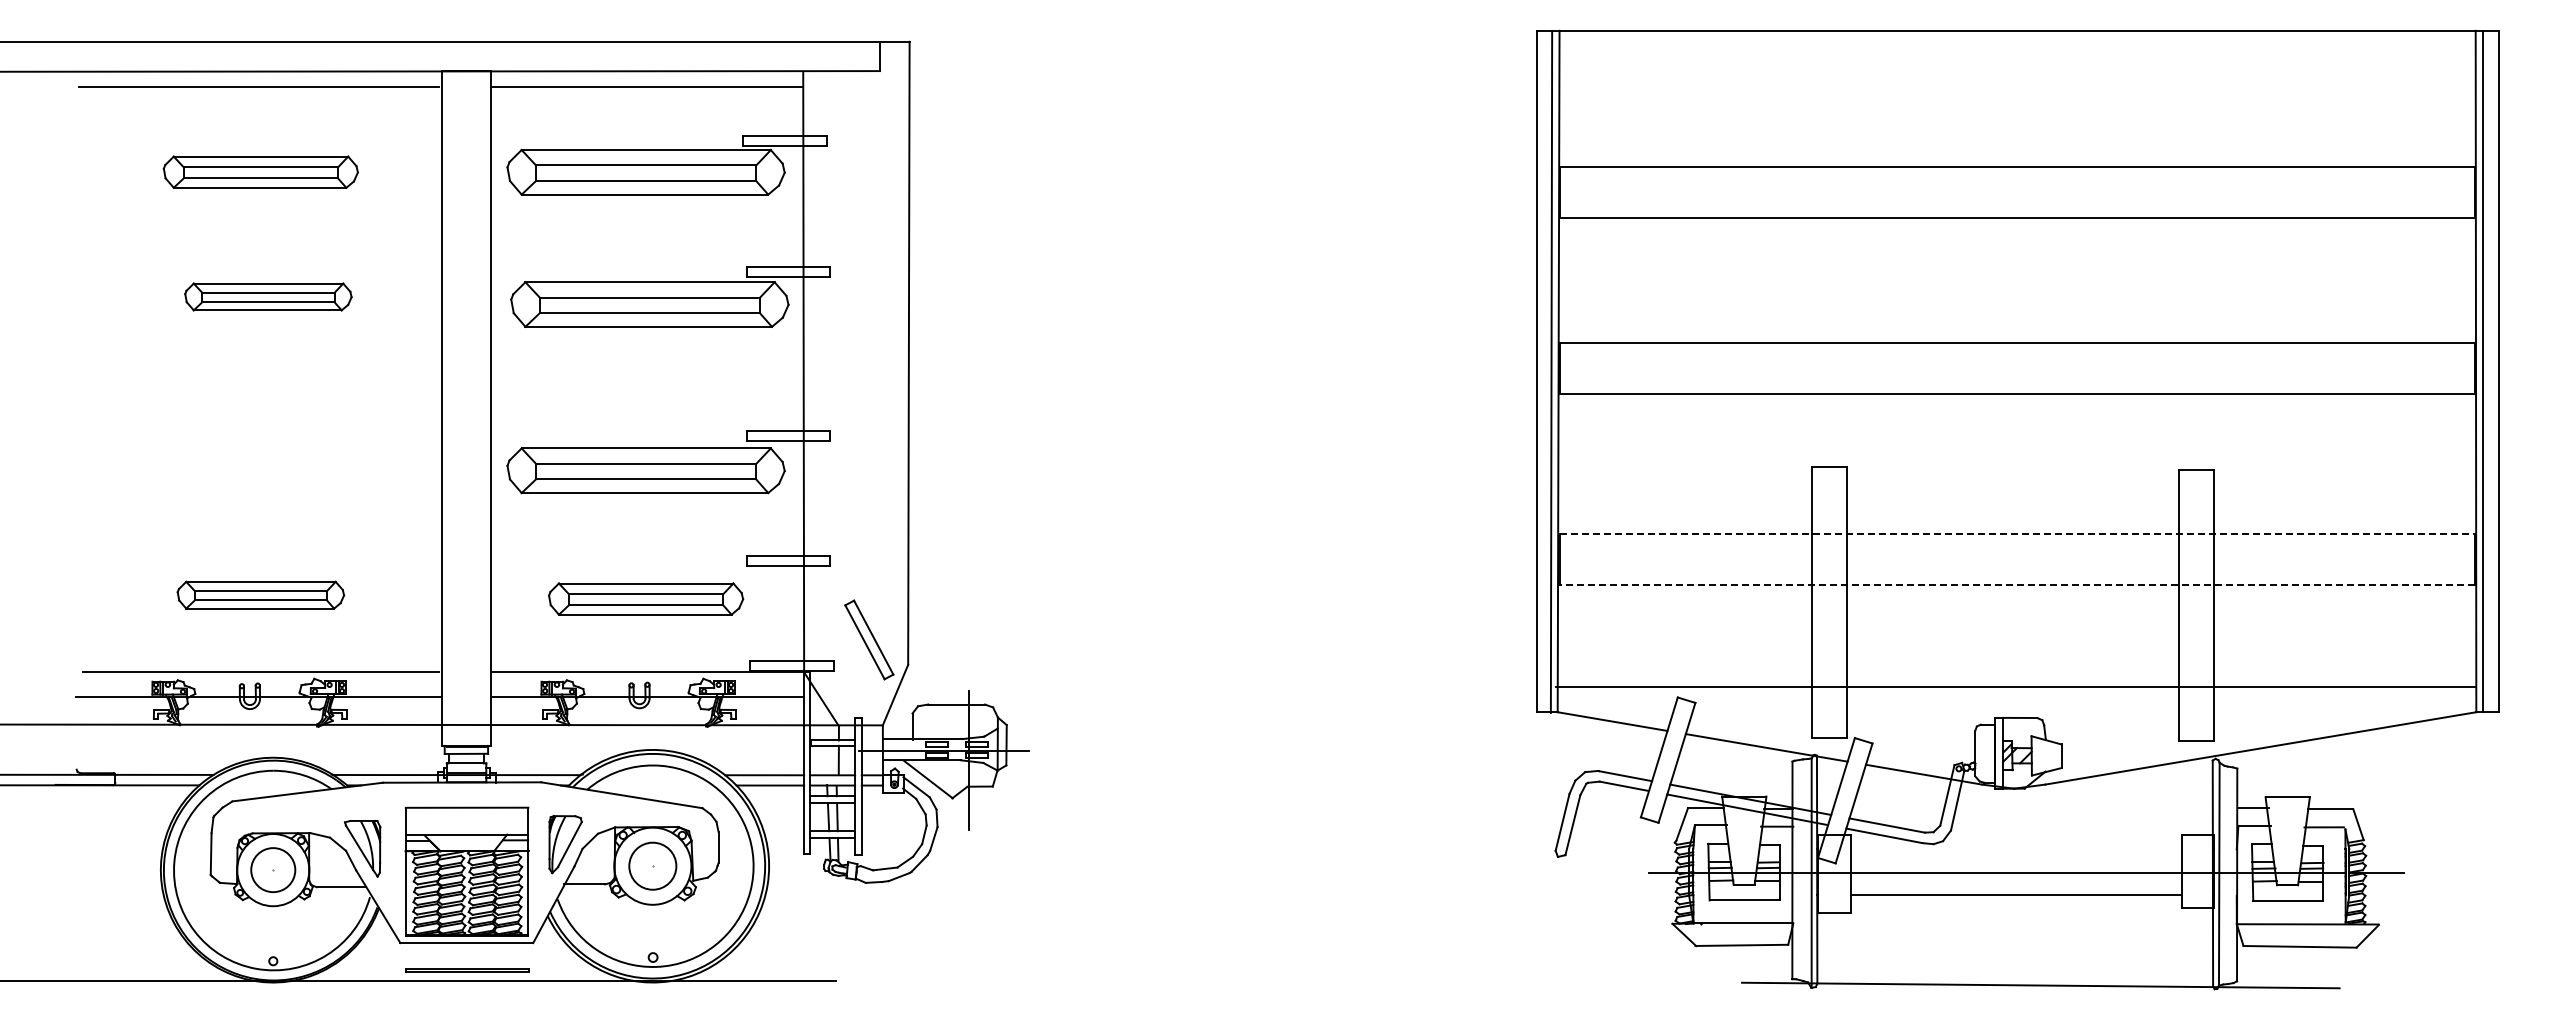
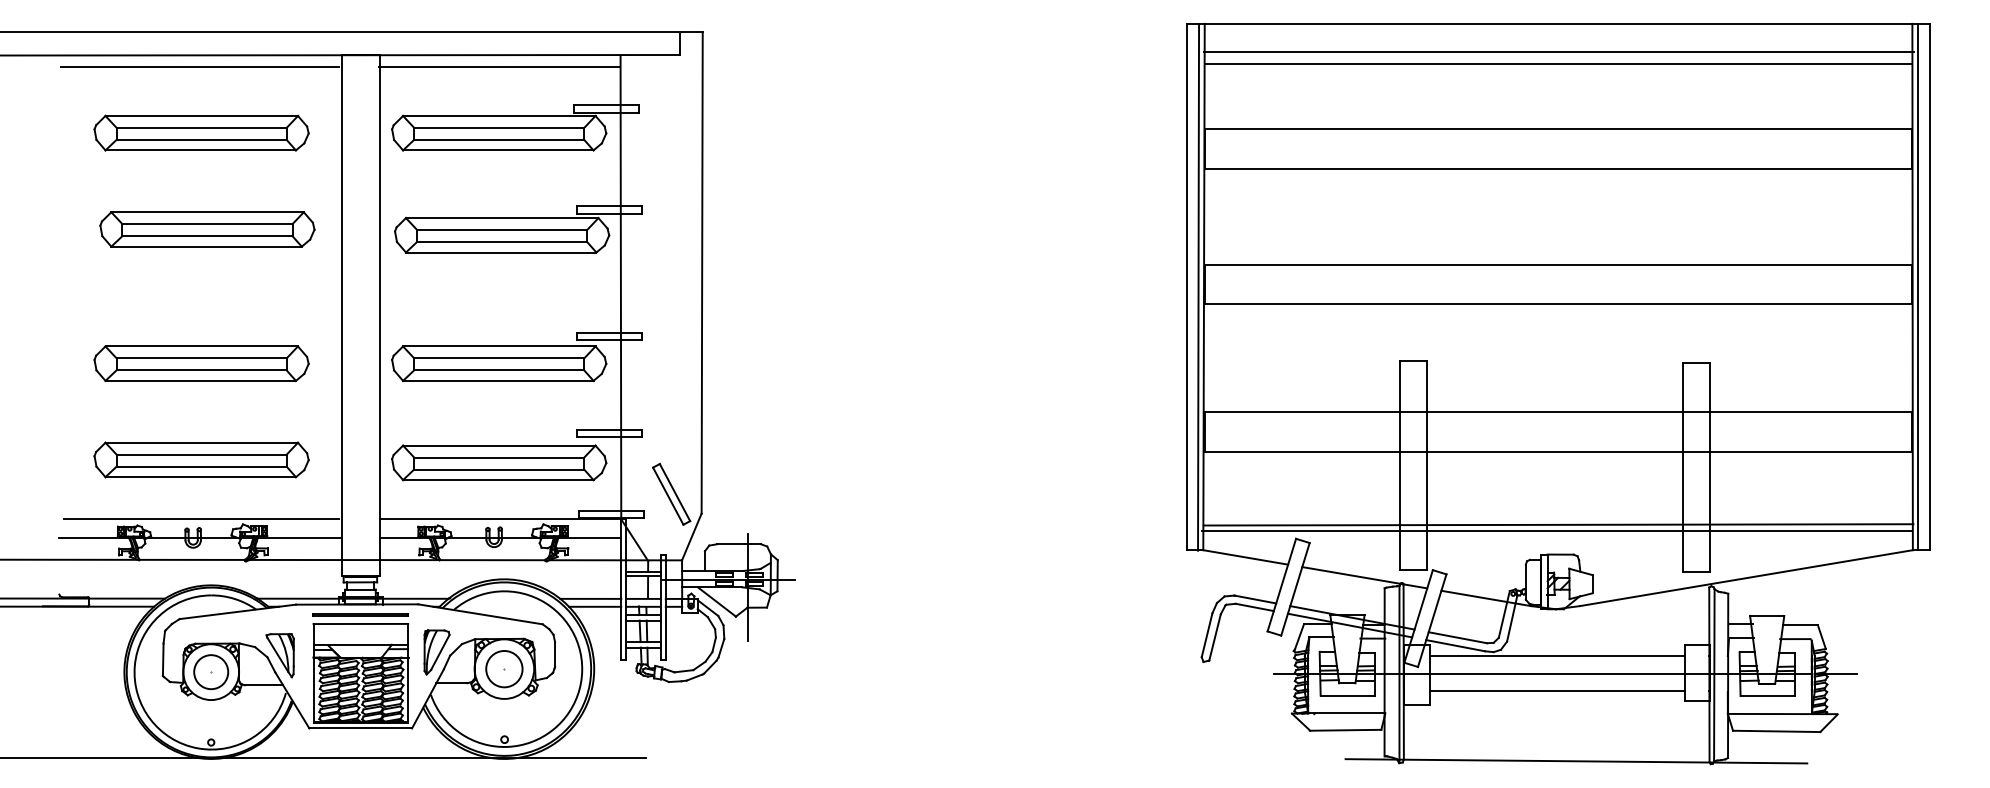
line: (2018, 67) -> (1559, 52), added
line: (2017, 82) -> (1558, 63), added
part: (260, 171) -> (201, 132), size x1.43
part: (268, 296) -> (207, 229), size x1.67
part: (260, 470) -> (201, 363), added
line: (2018, 533) -> (1559, 412), dashed -> solid
line: (2017, 584) -> (1558, 451), dashed -> solid
part: (260, 594) -> (201, 459), size x1.67
part: (645, 598) -> (498, 462), size x1.43
line: (2017, 679) -> (1558, 524), added
line: (2016, 848) -> (1557, 655), added
line: (467, 969) -> (361, 614), moved

